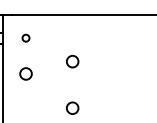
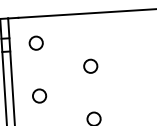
circle: (25, 37) -> (35, 42), size x1.67
circle: (25, 73) -> (38, 95), moved

